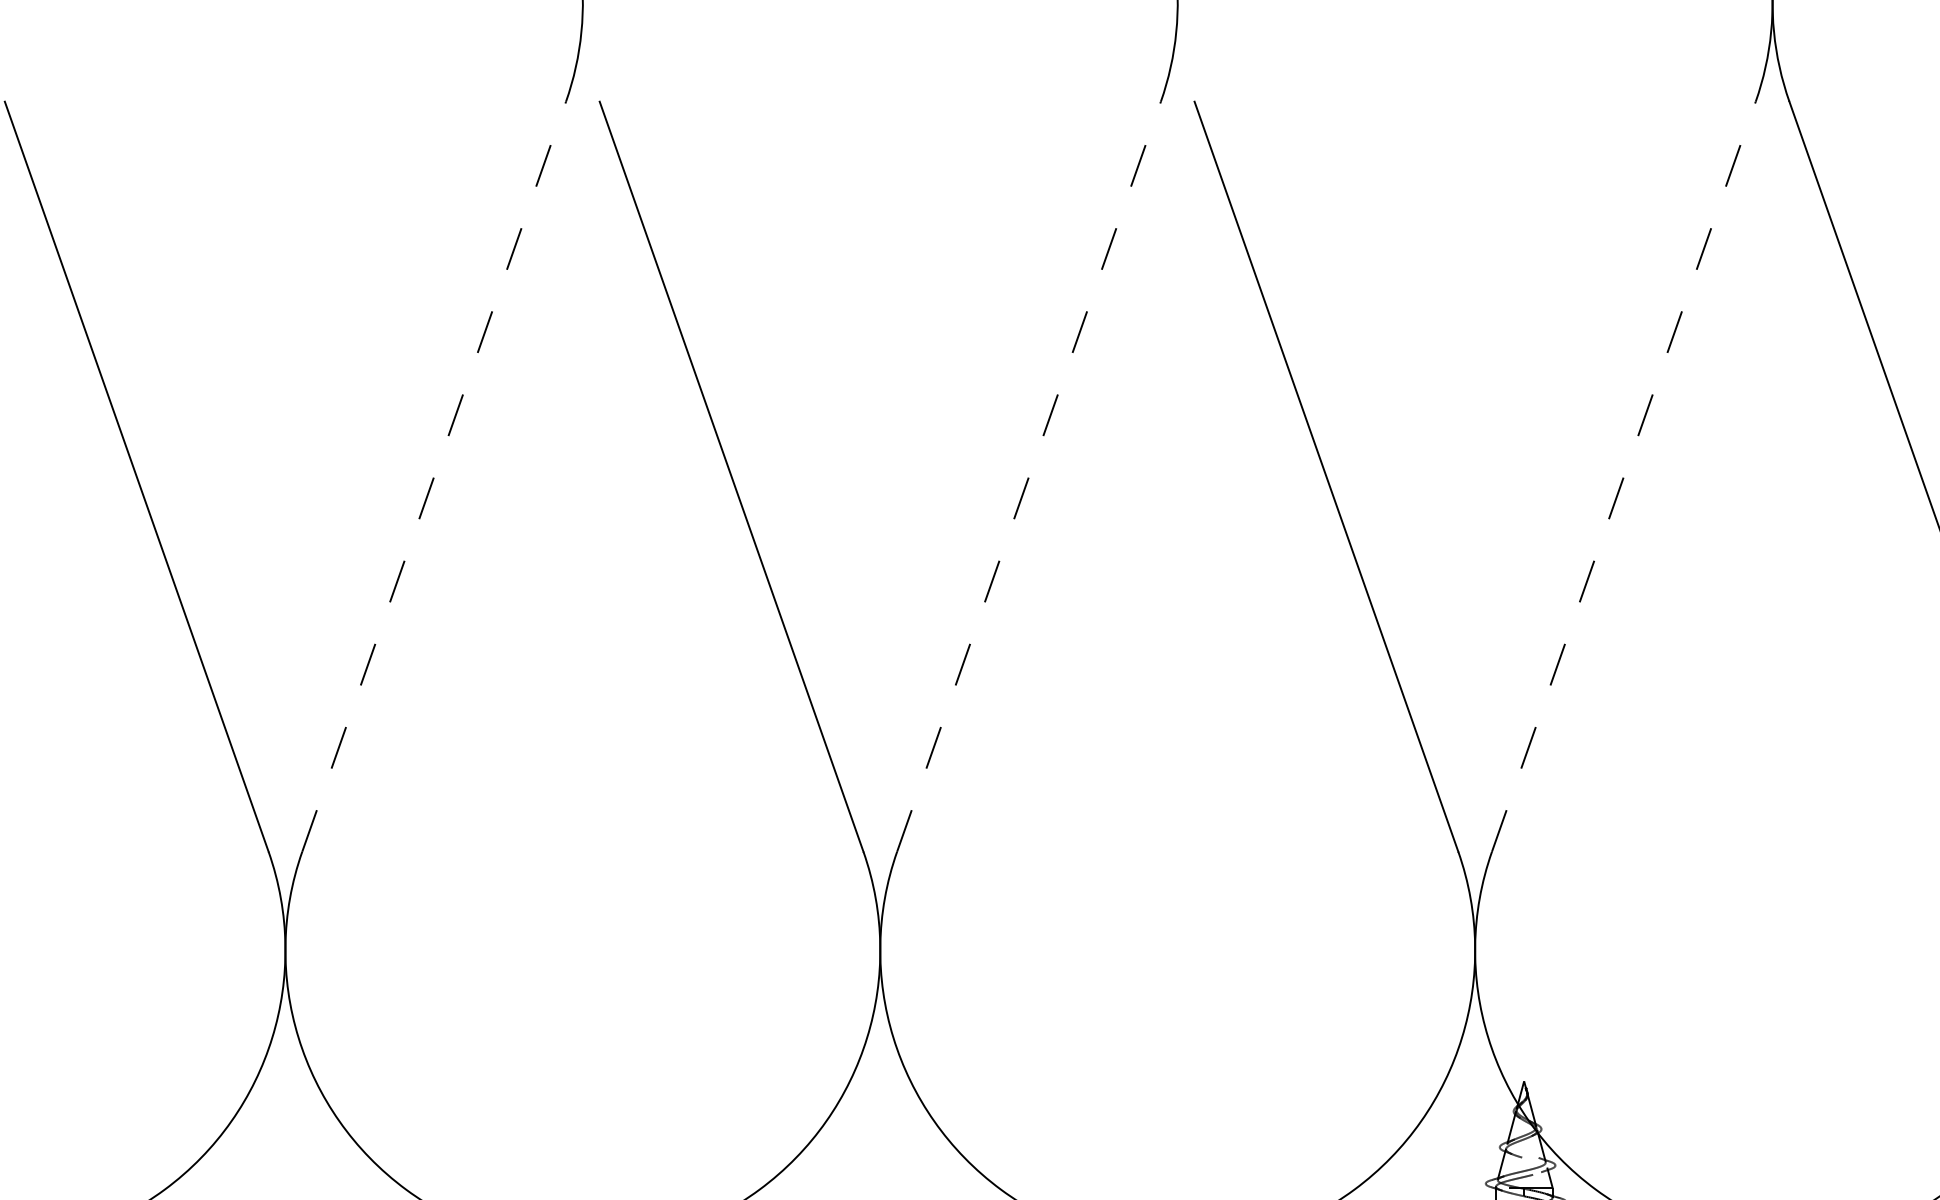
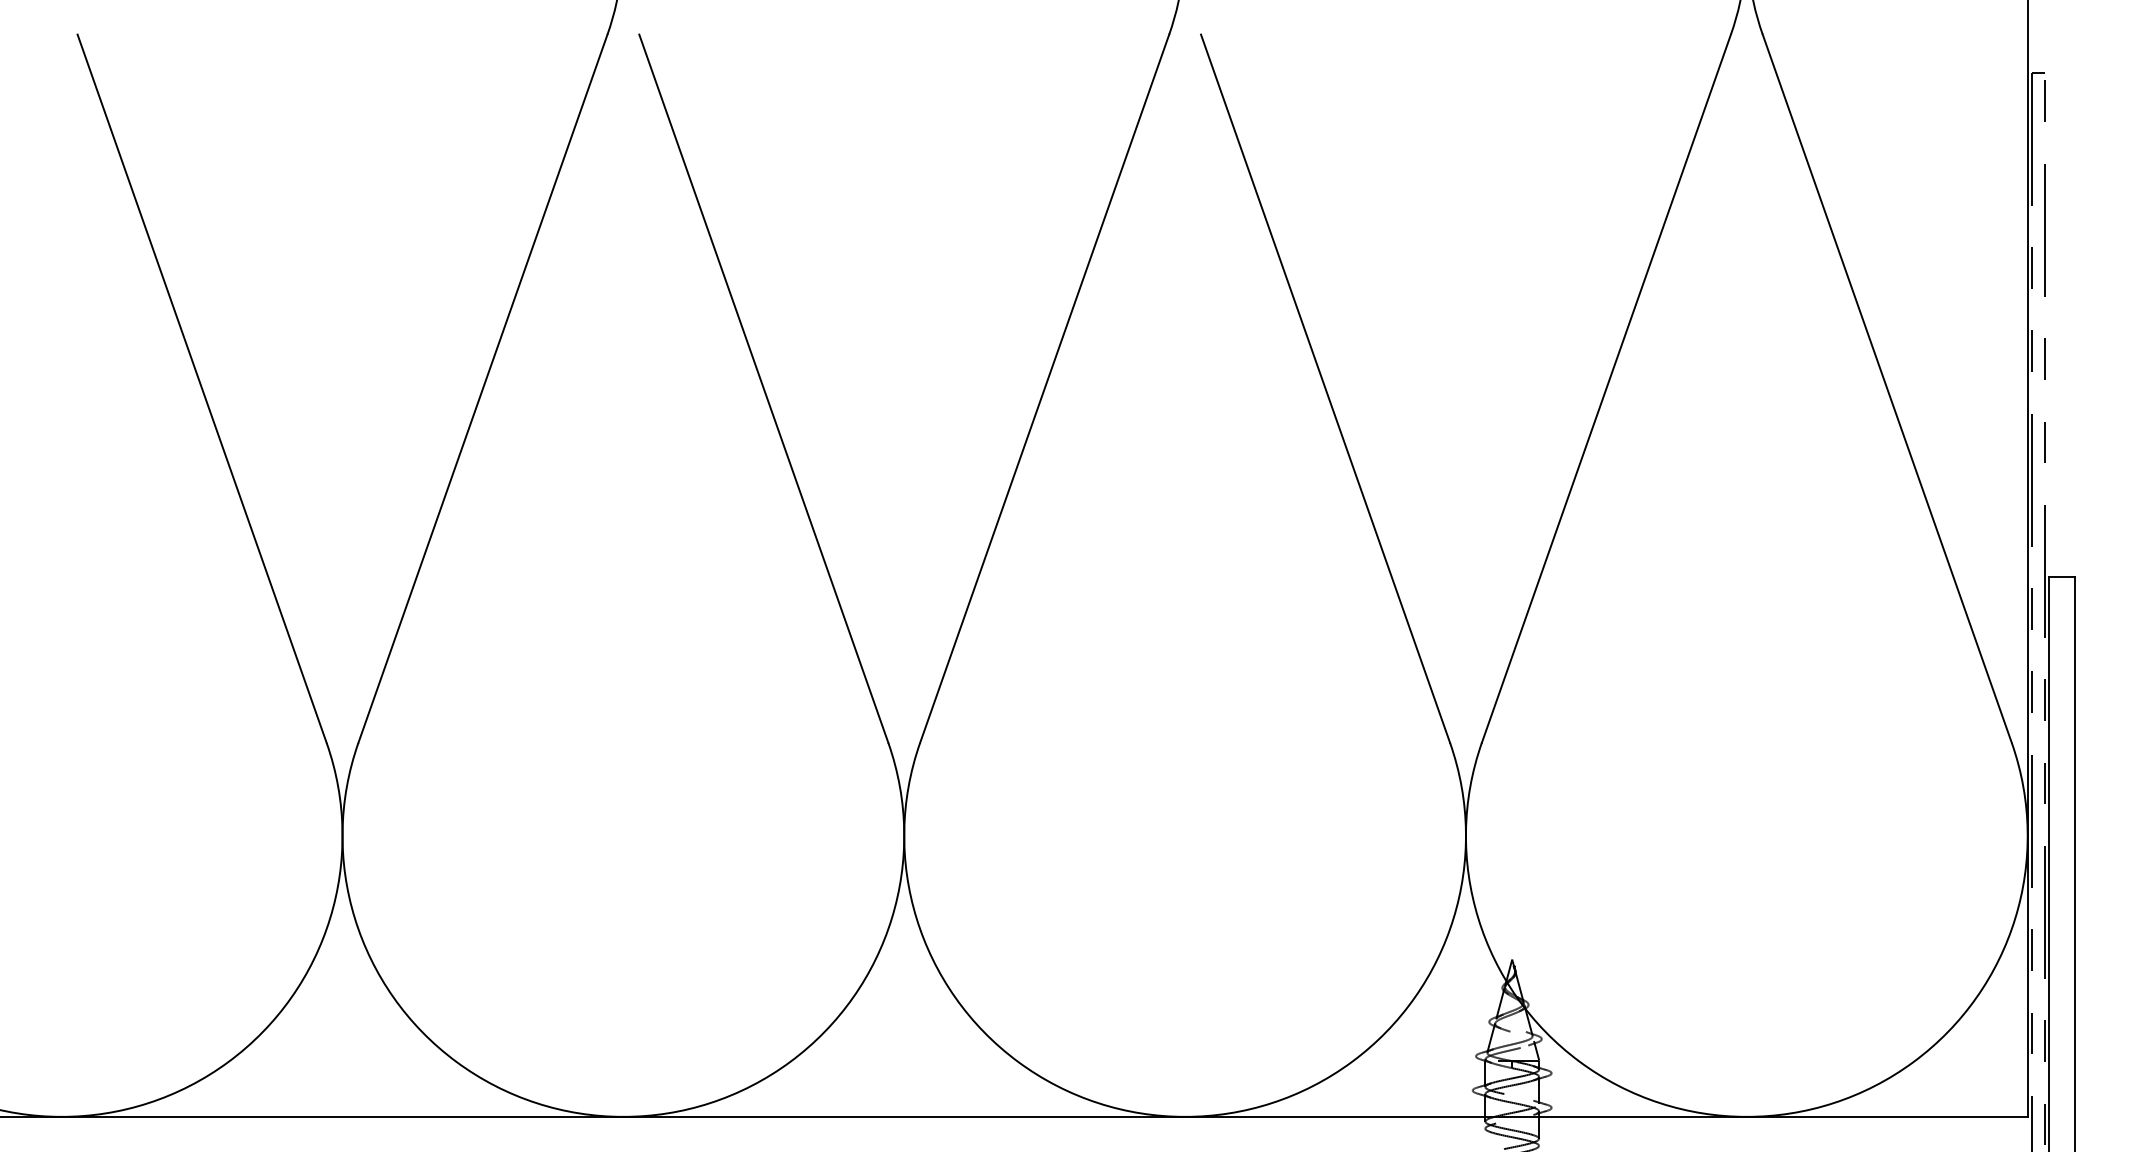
line: (434, 476) -> (483, 388), dashed -> solid
line: (1028, 476) -> (1044, 388), dashed -> solid
line: (1623, 476) -> (1606, 388), dashed -> solid

